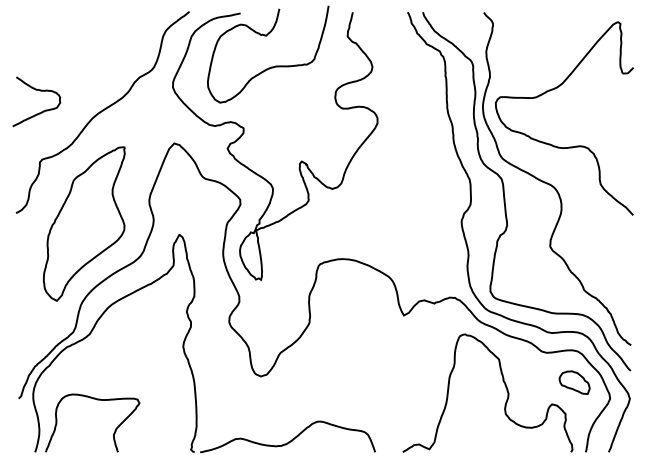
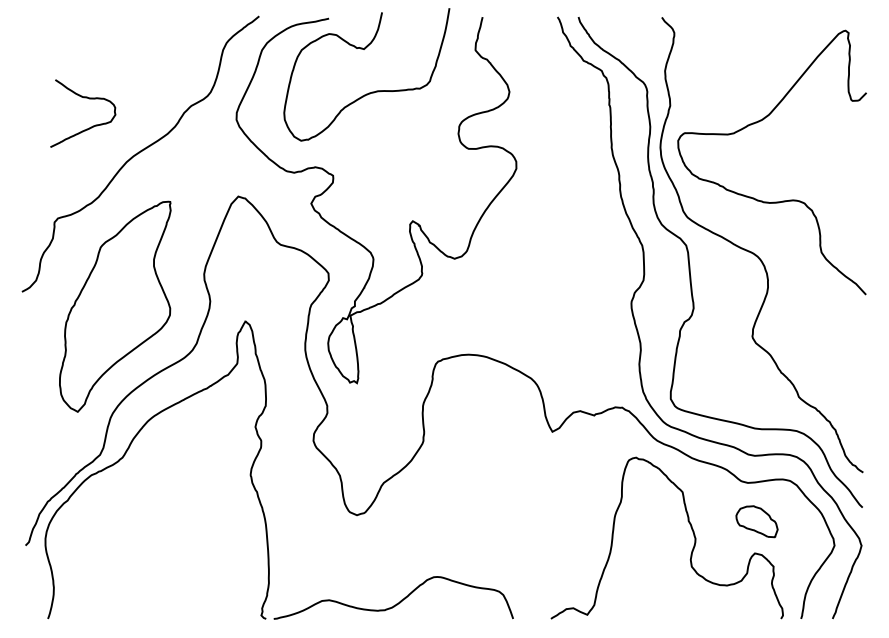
curve: (37, 90) -> (84, 98), moved
part: (574, 382) -> (756, 521), moved
curve: (113, 432) -> (155, 592), removed

